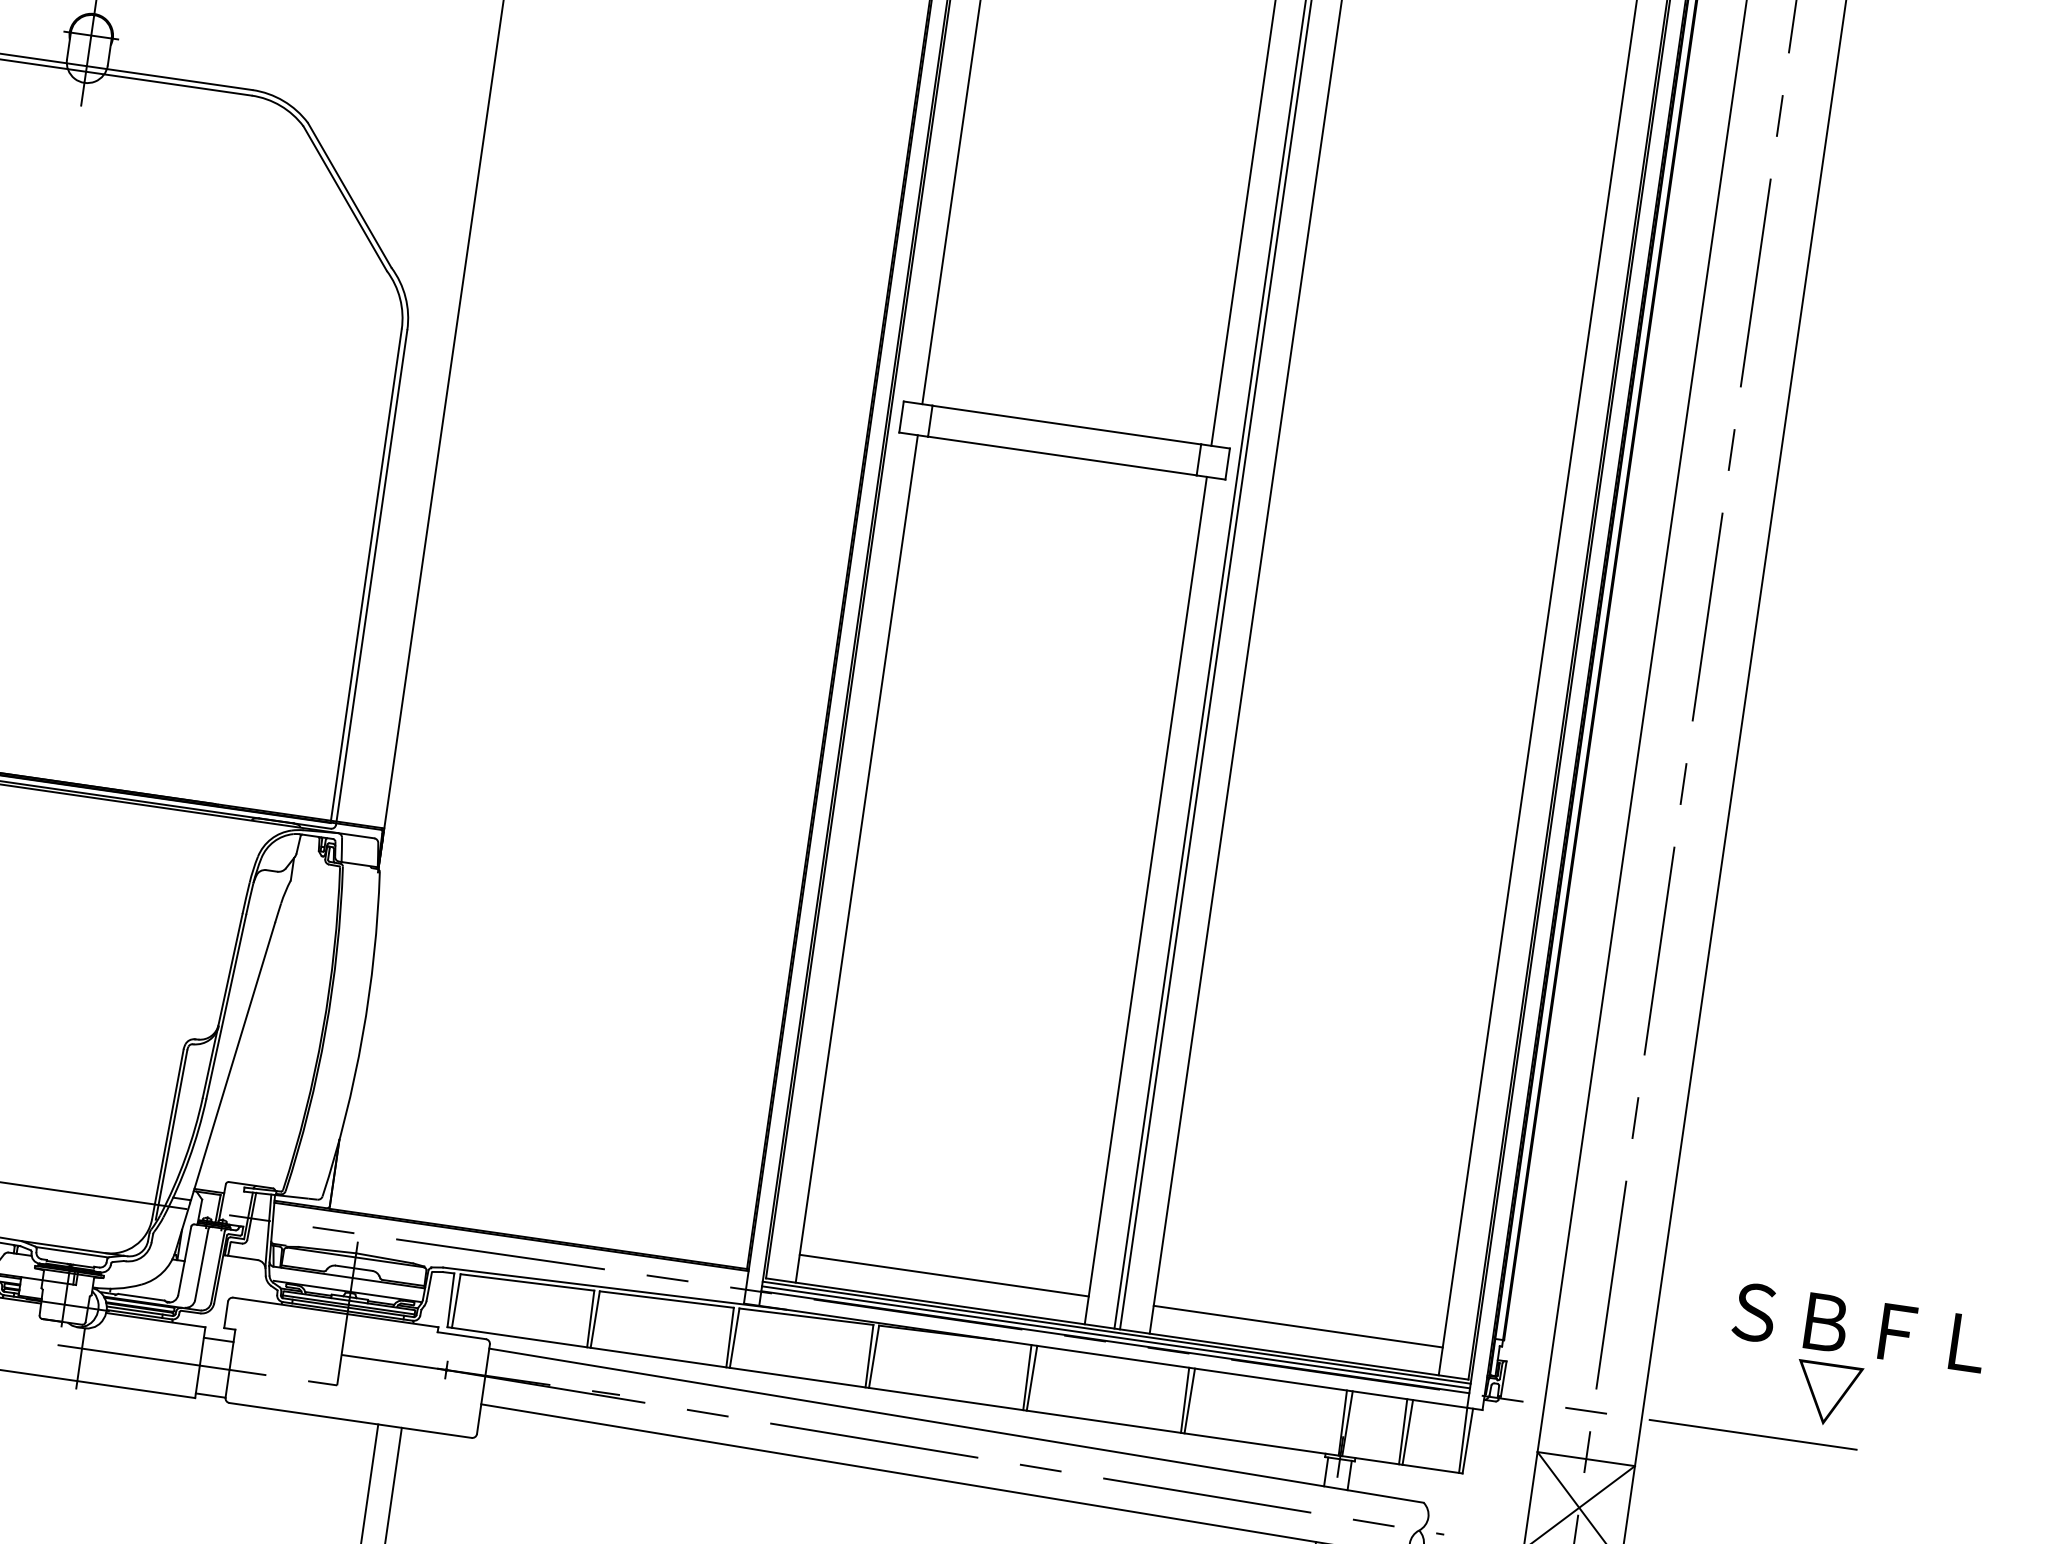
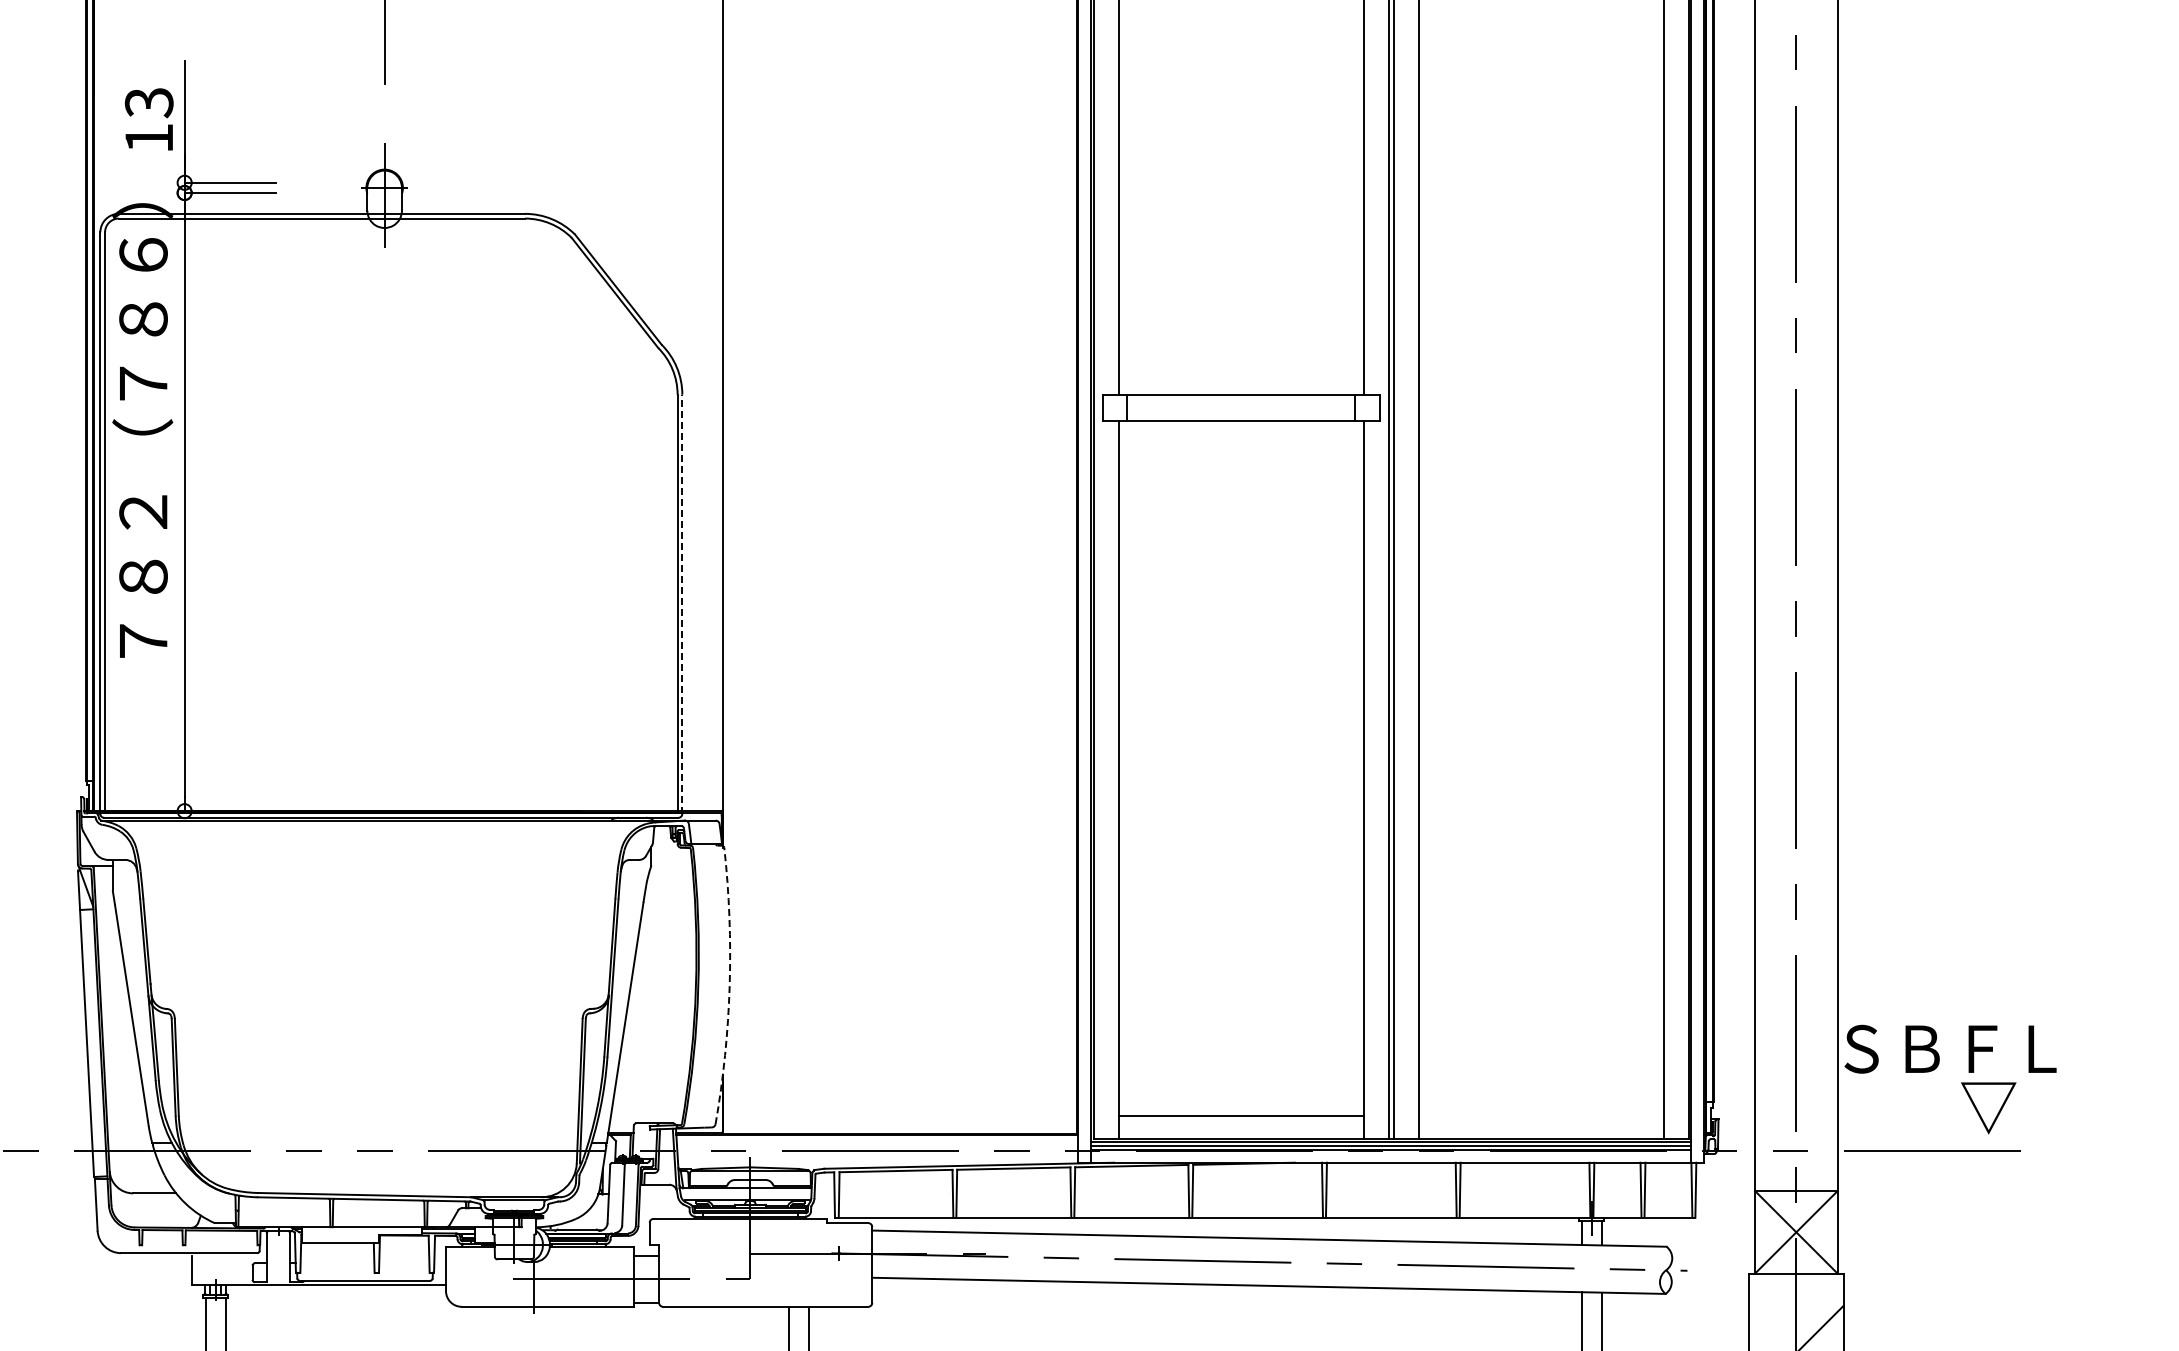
line: (371, 577) -> (682, 604), solid -> dashed
arc: (362, 1036) -> (729, 986), solid -> dashed
line: (1297, 1326) -> (1540, 1115), removed
text: (1859, 1326) -> (1950, 1048), moved

